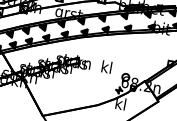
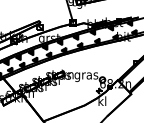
text: (106, 68) -> (86, 75), kl -> gras

